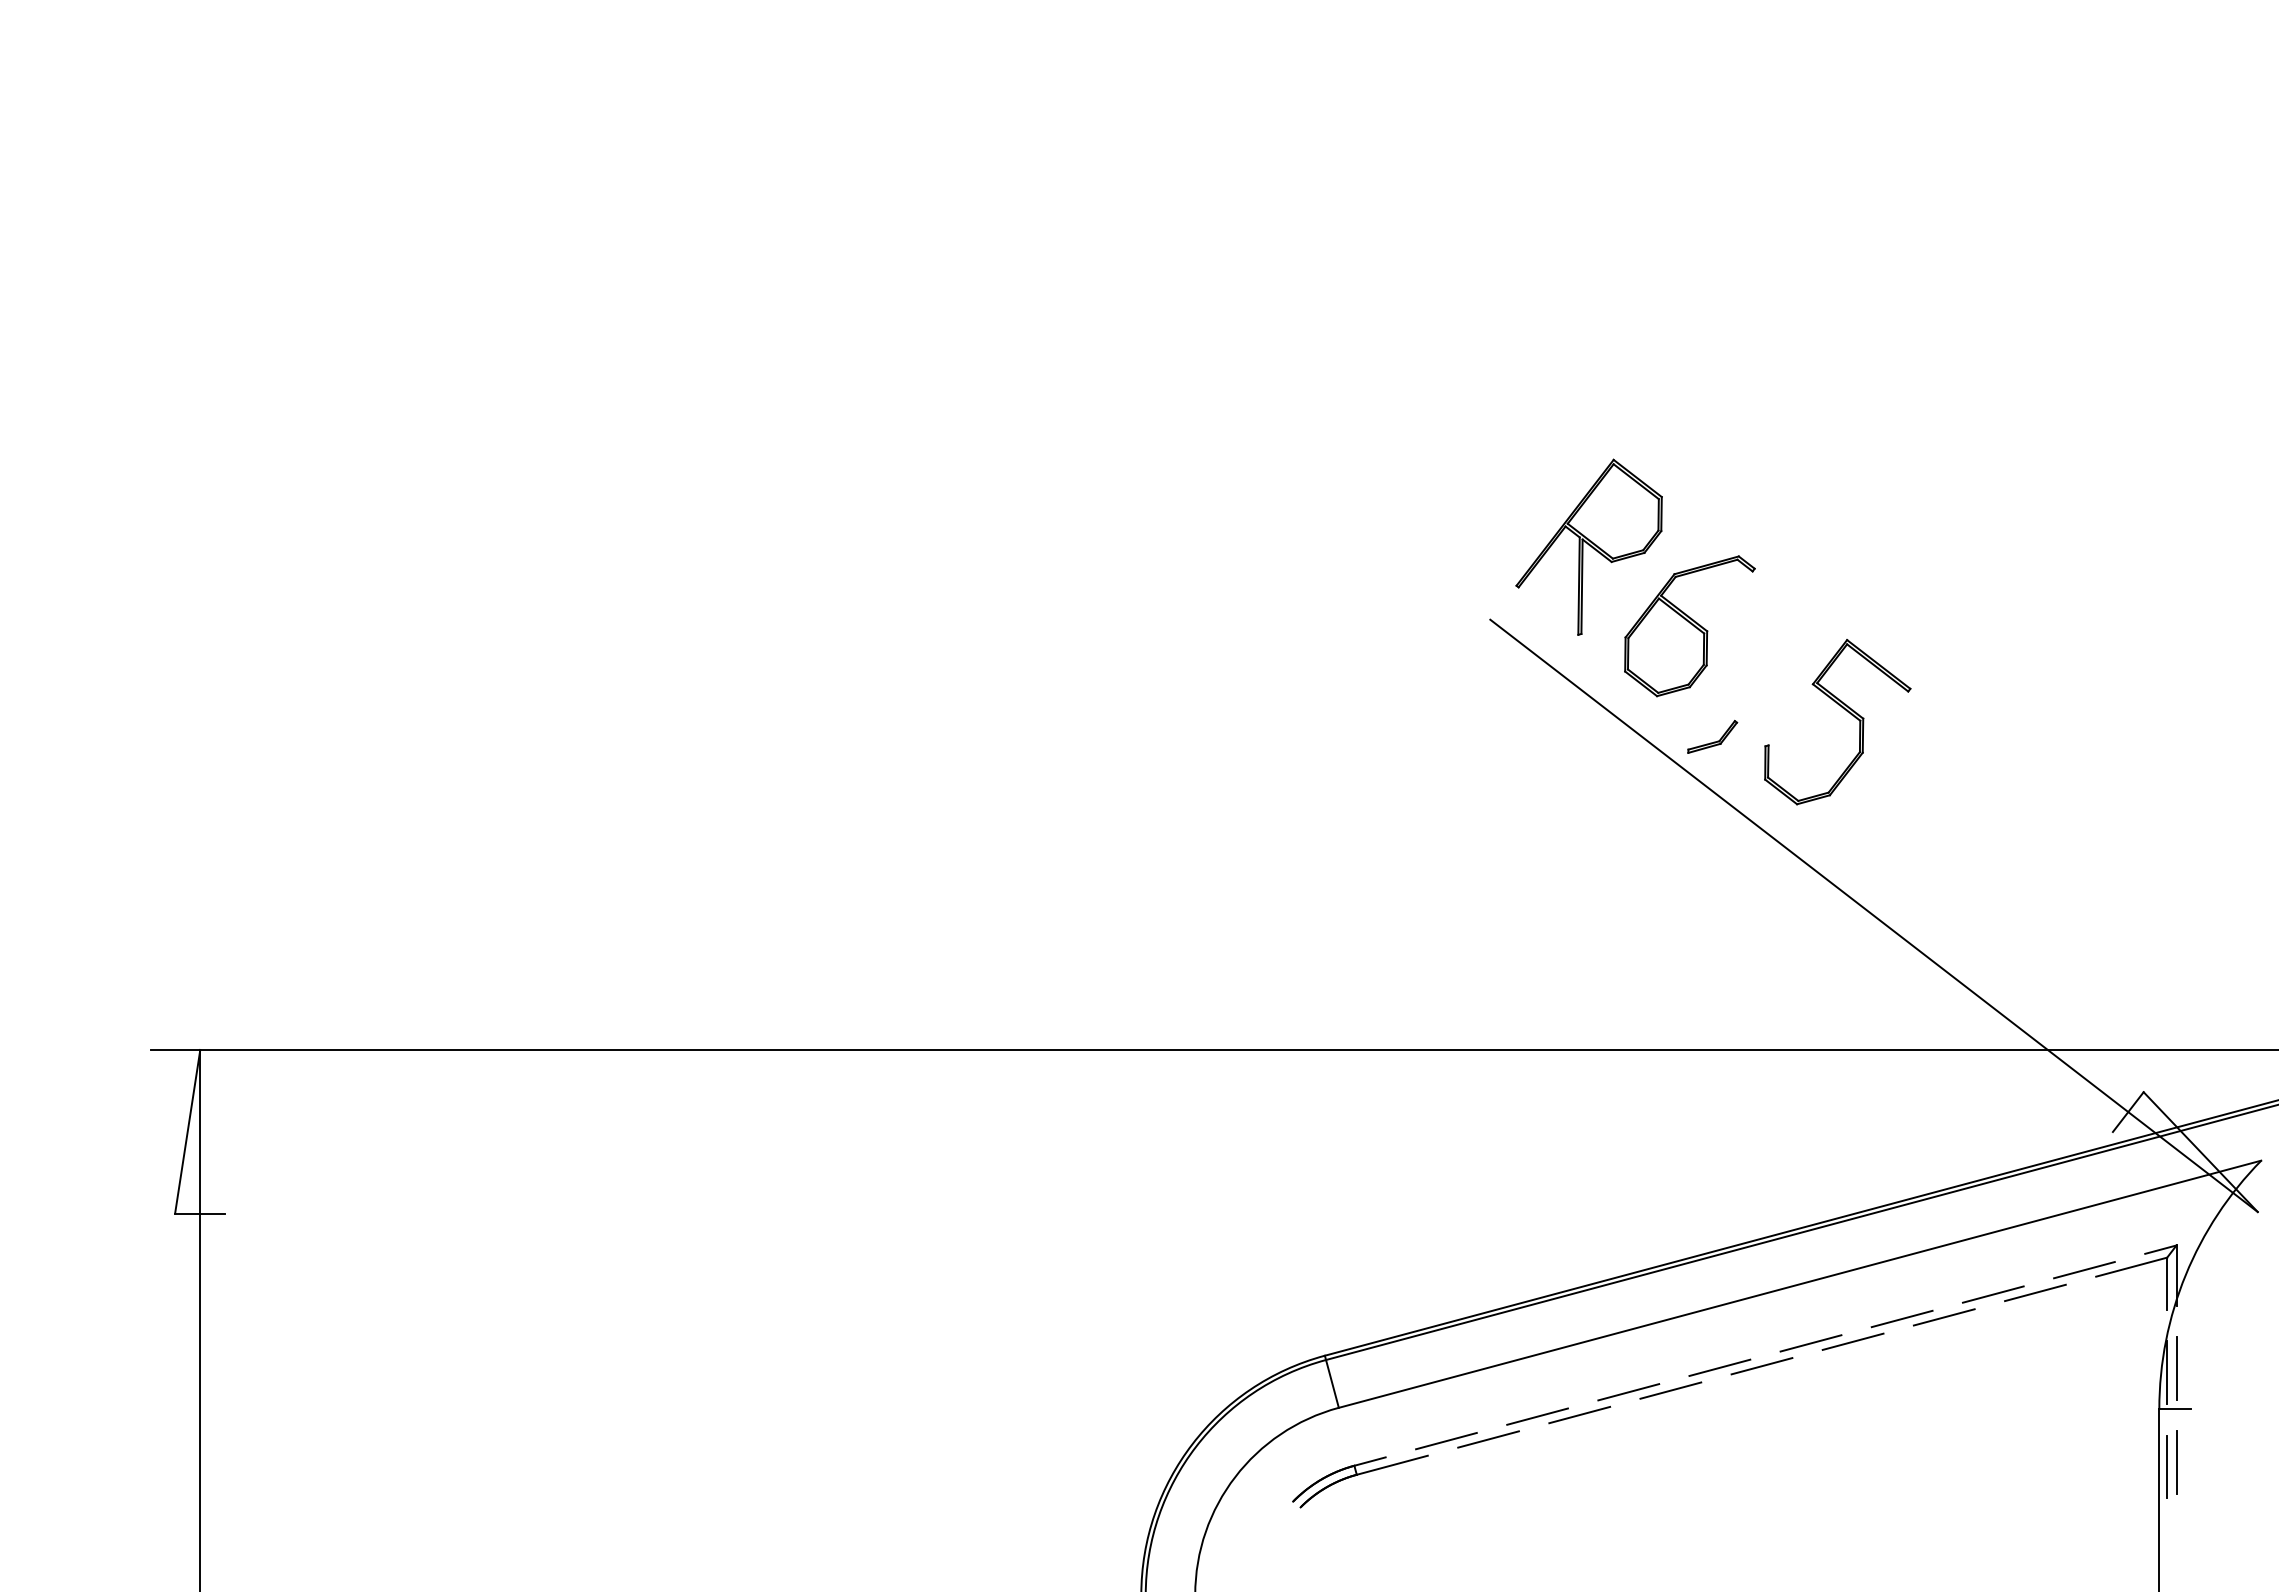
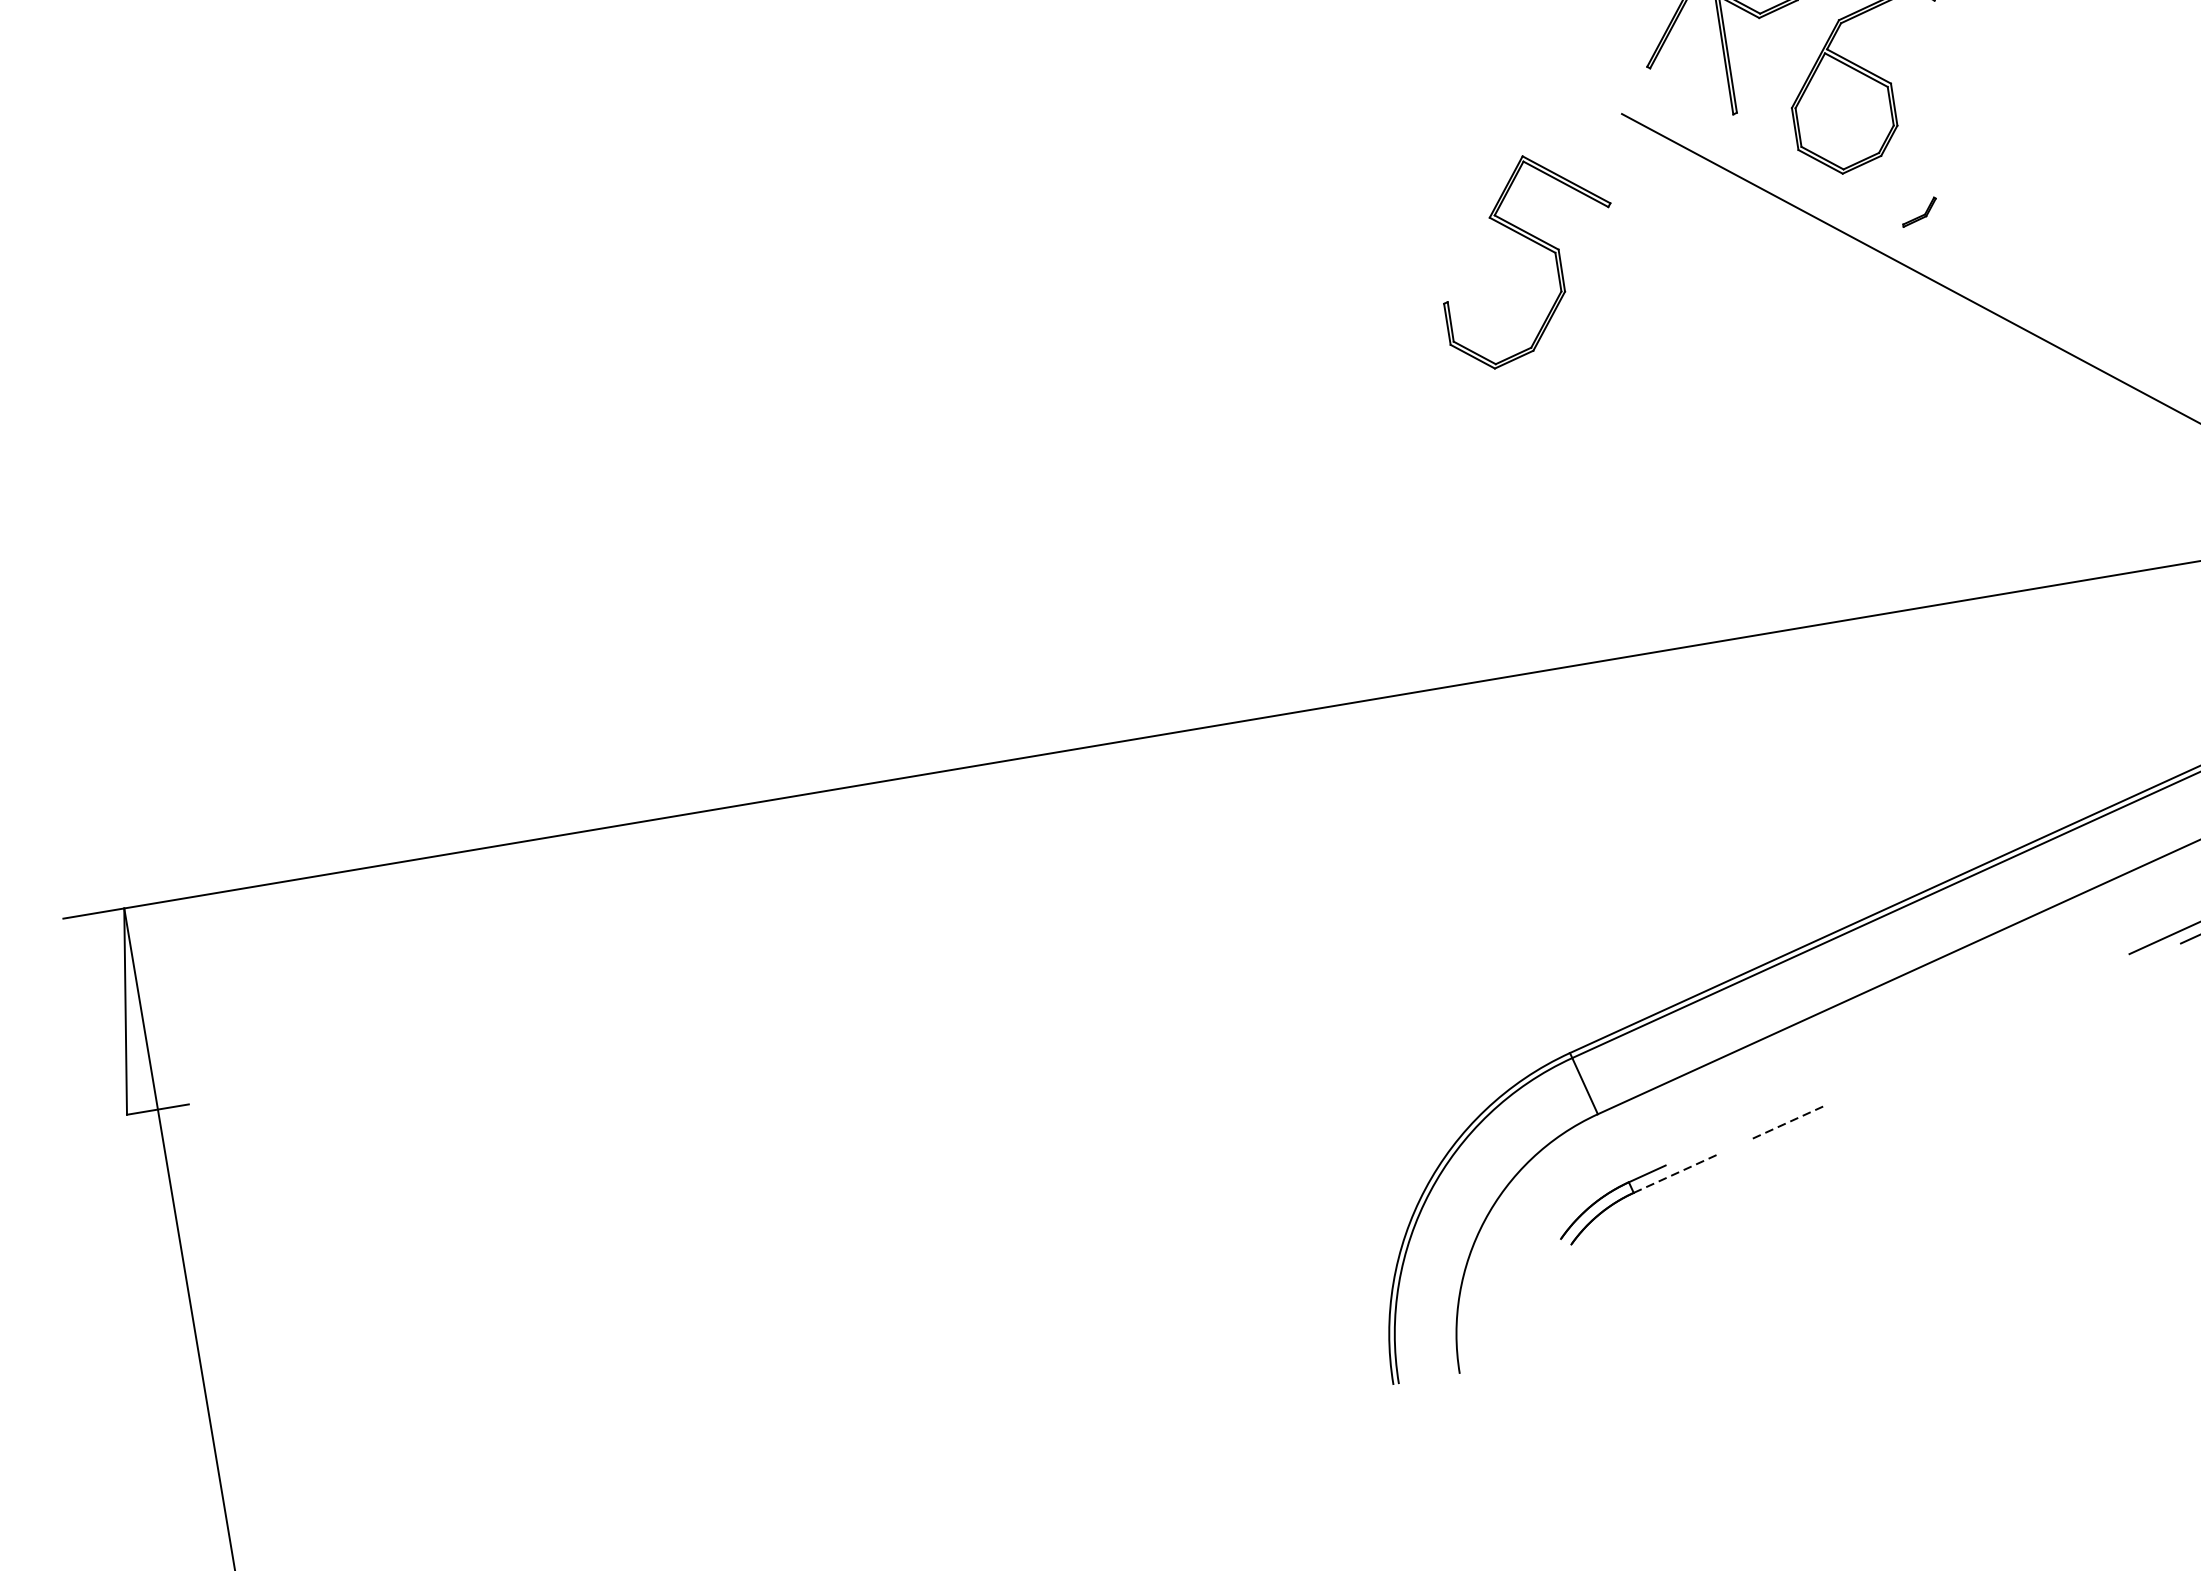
part: (1847, 712) -> (1537, 245), moved
part: (1712, 736) -> (1919, 211), size x0.6
line: (1761, 1366) -> (2109, 976), removed
line: (1719, 1367) -> (2057, 986), removed
line: (1670, 1390) -> (2002, 1024), removed
line: (1628, 1392) -> (1950, 1035), removed
line: (1579, 1414) -> (1895, 1072), removed
line: (1537, 1416) -> (1843, 1084), removed
line: (1489, 1439) -> (1789, 1122), solid -> dashed
line: (1446, 1440) -> (1736, 1132), removed
line: (1392, 1465) -> (1675, 1174), solid -> dashed

